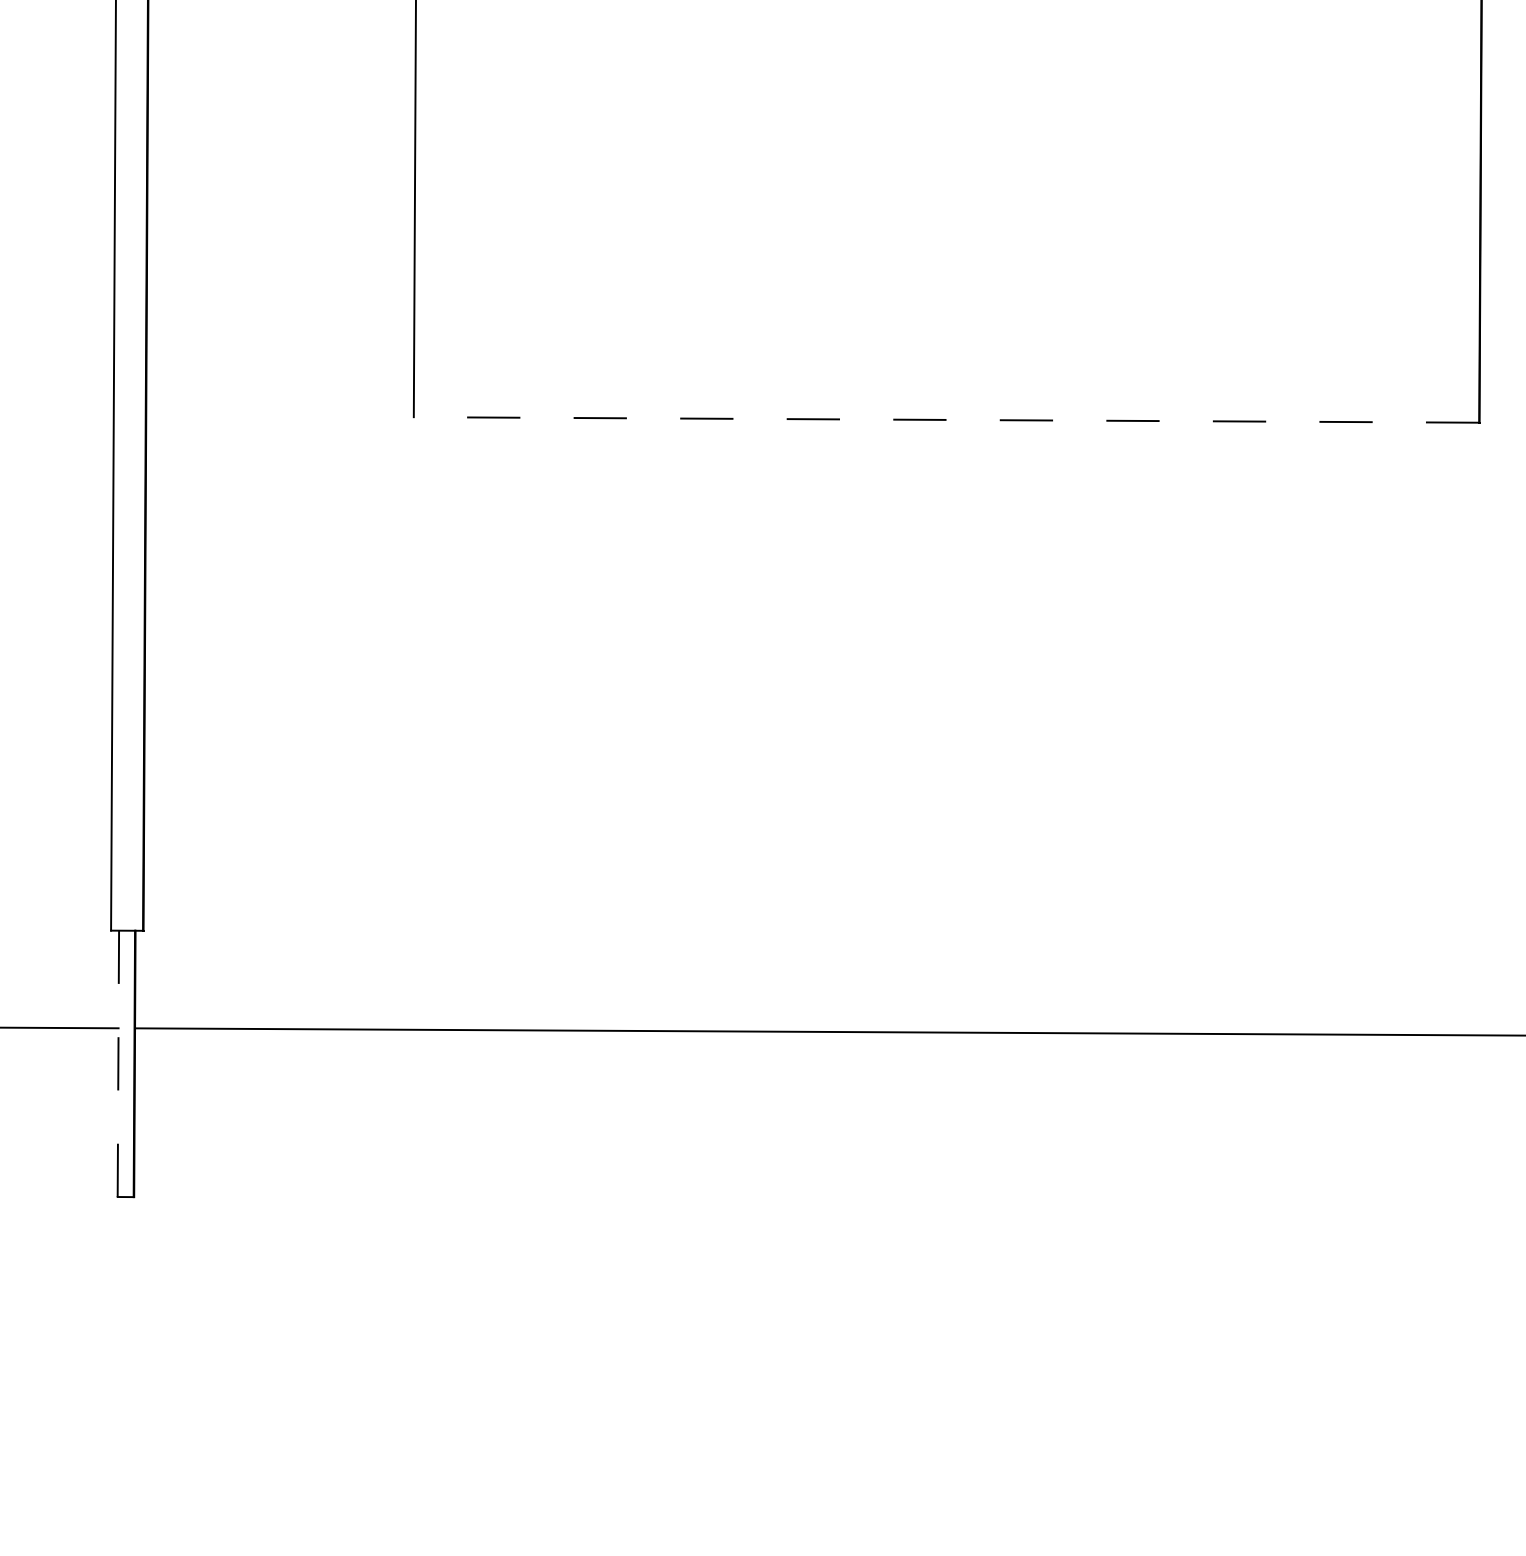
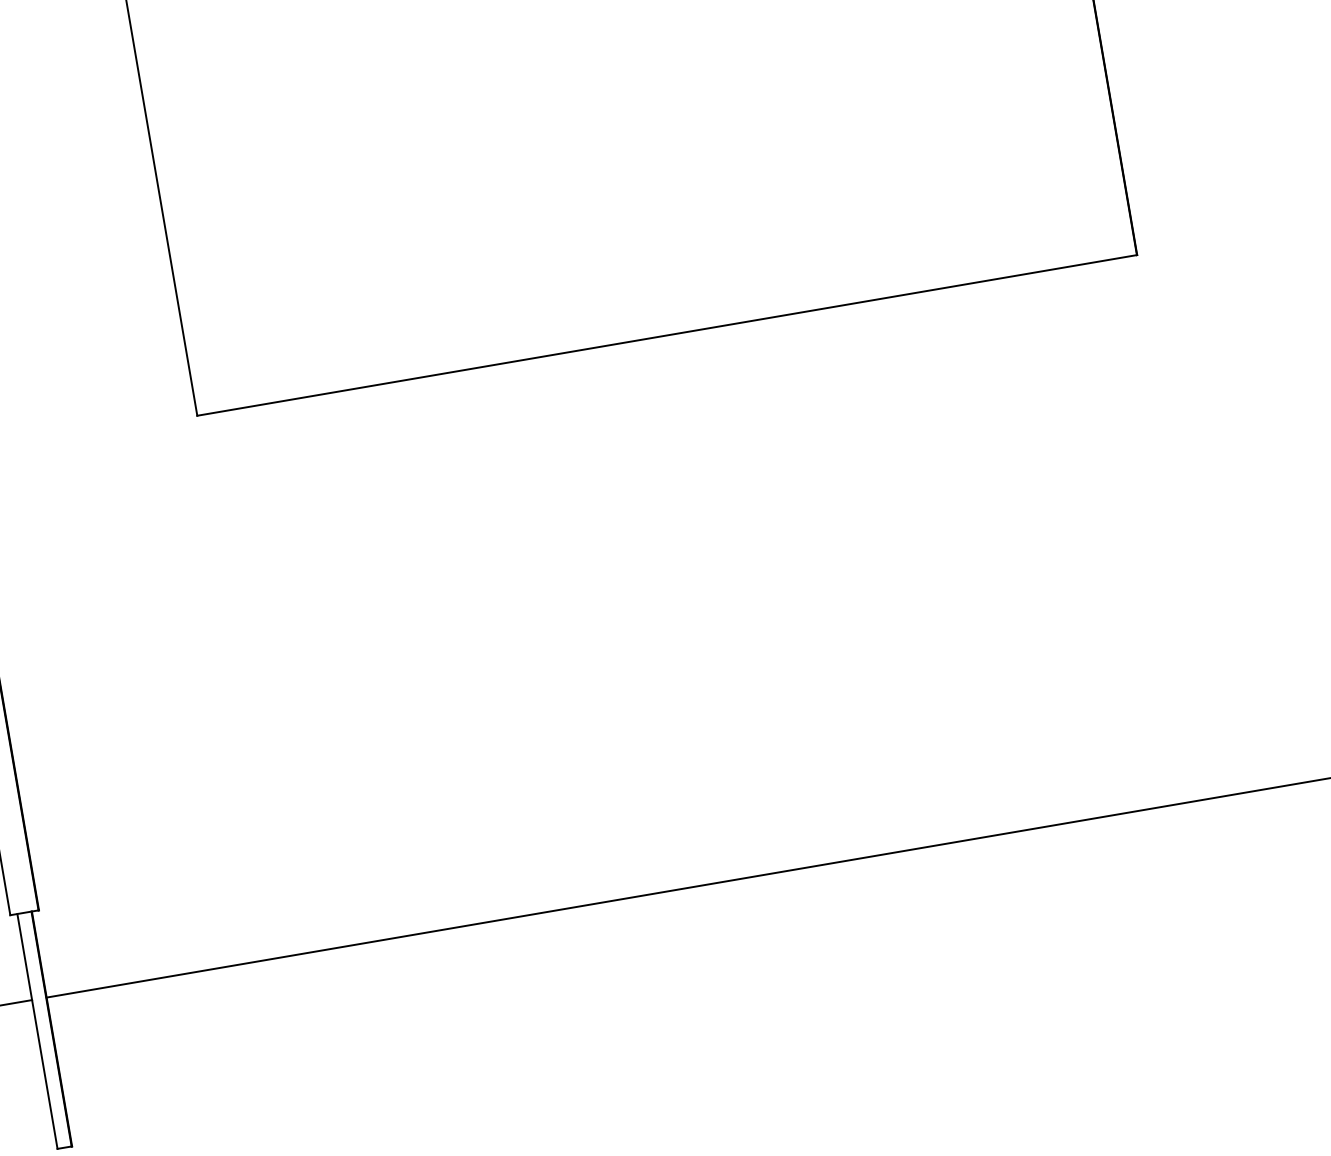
line: (946, 419) -> (667, 335), dashed -> solid
line: (118, 1064) -> (37, 1032), dashed -> solid

